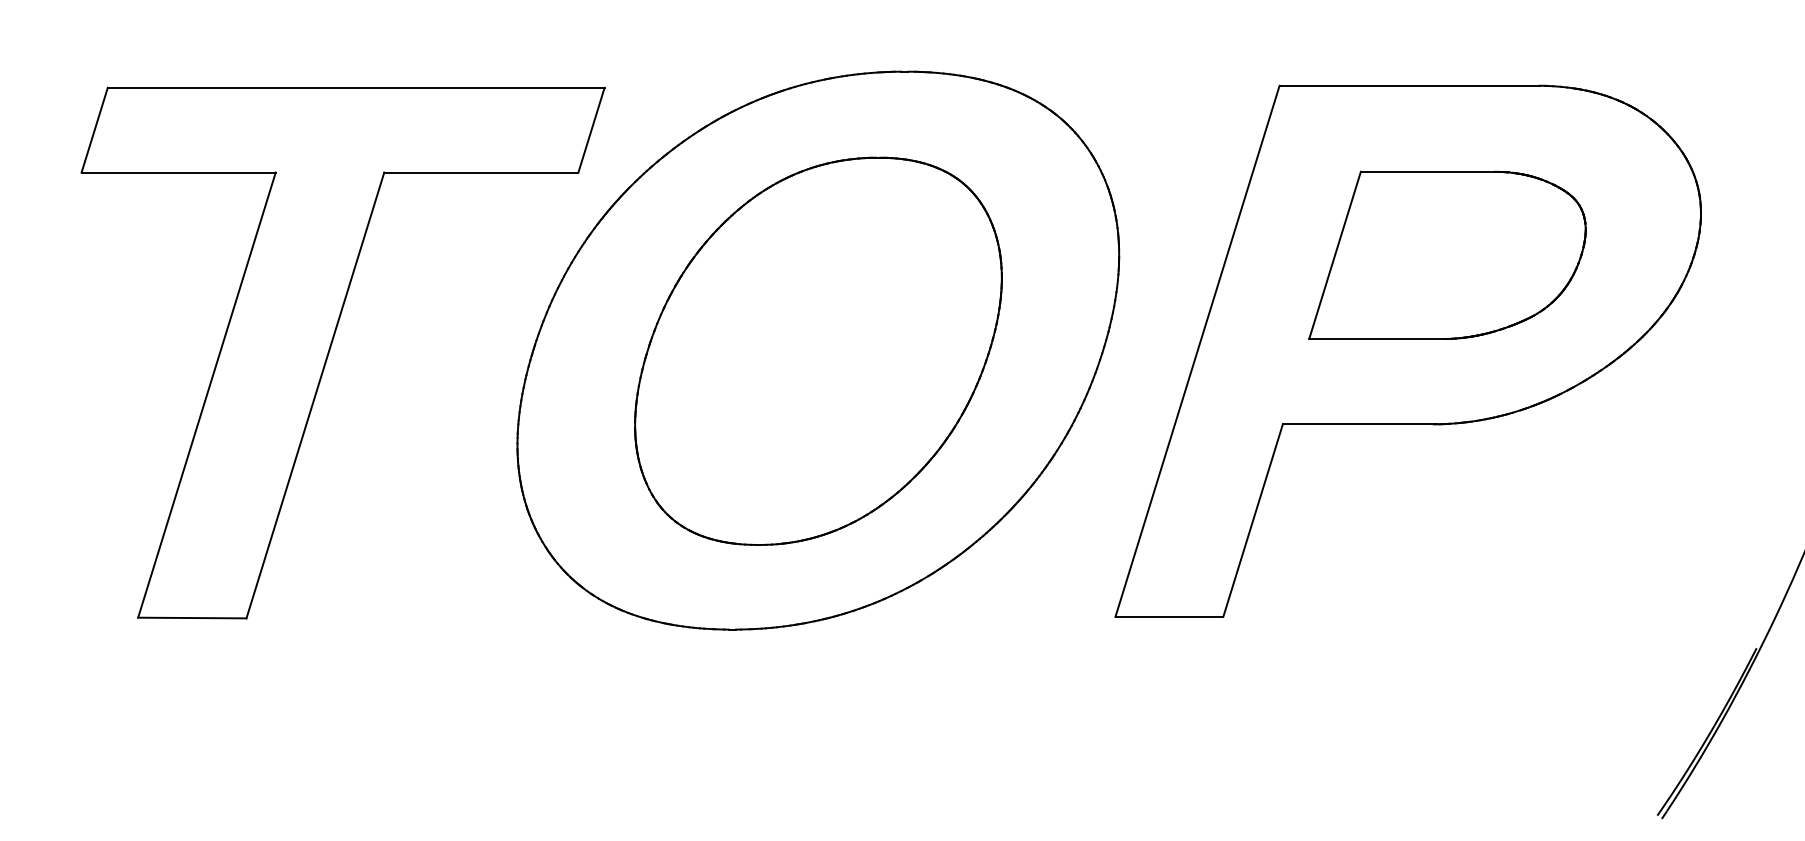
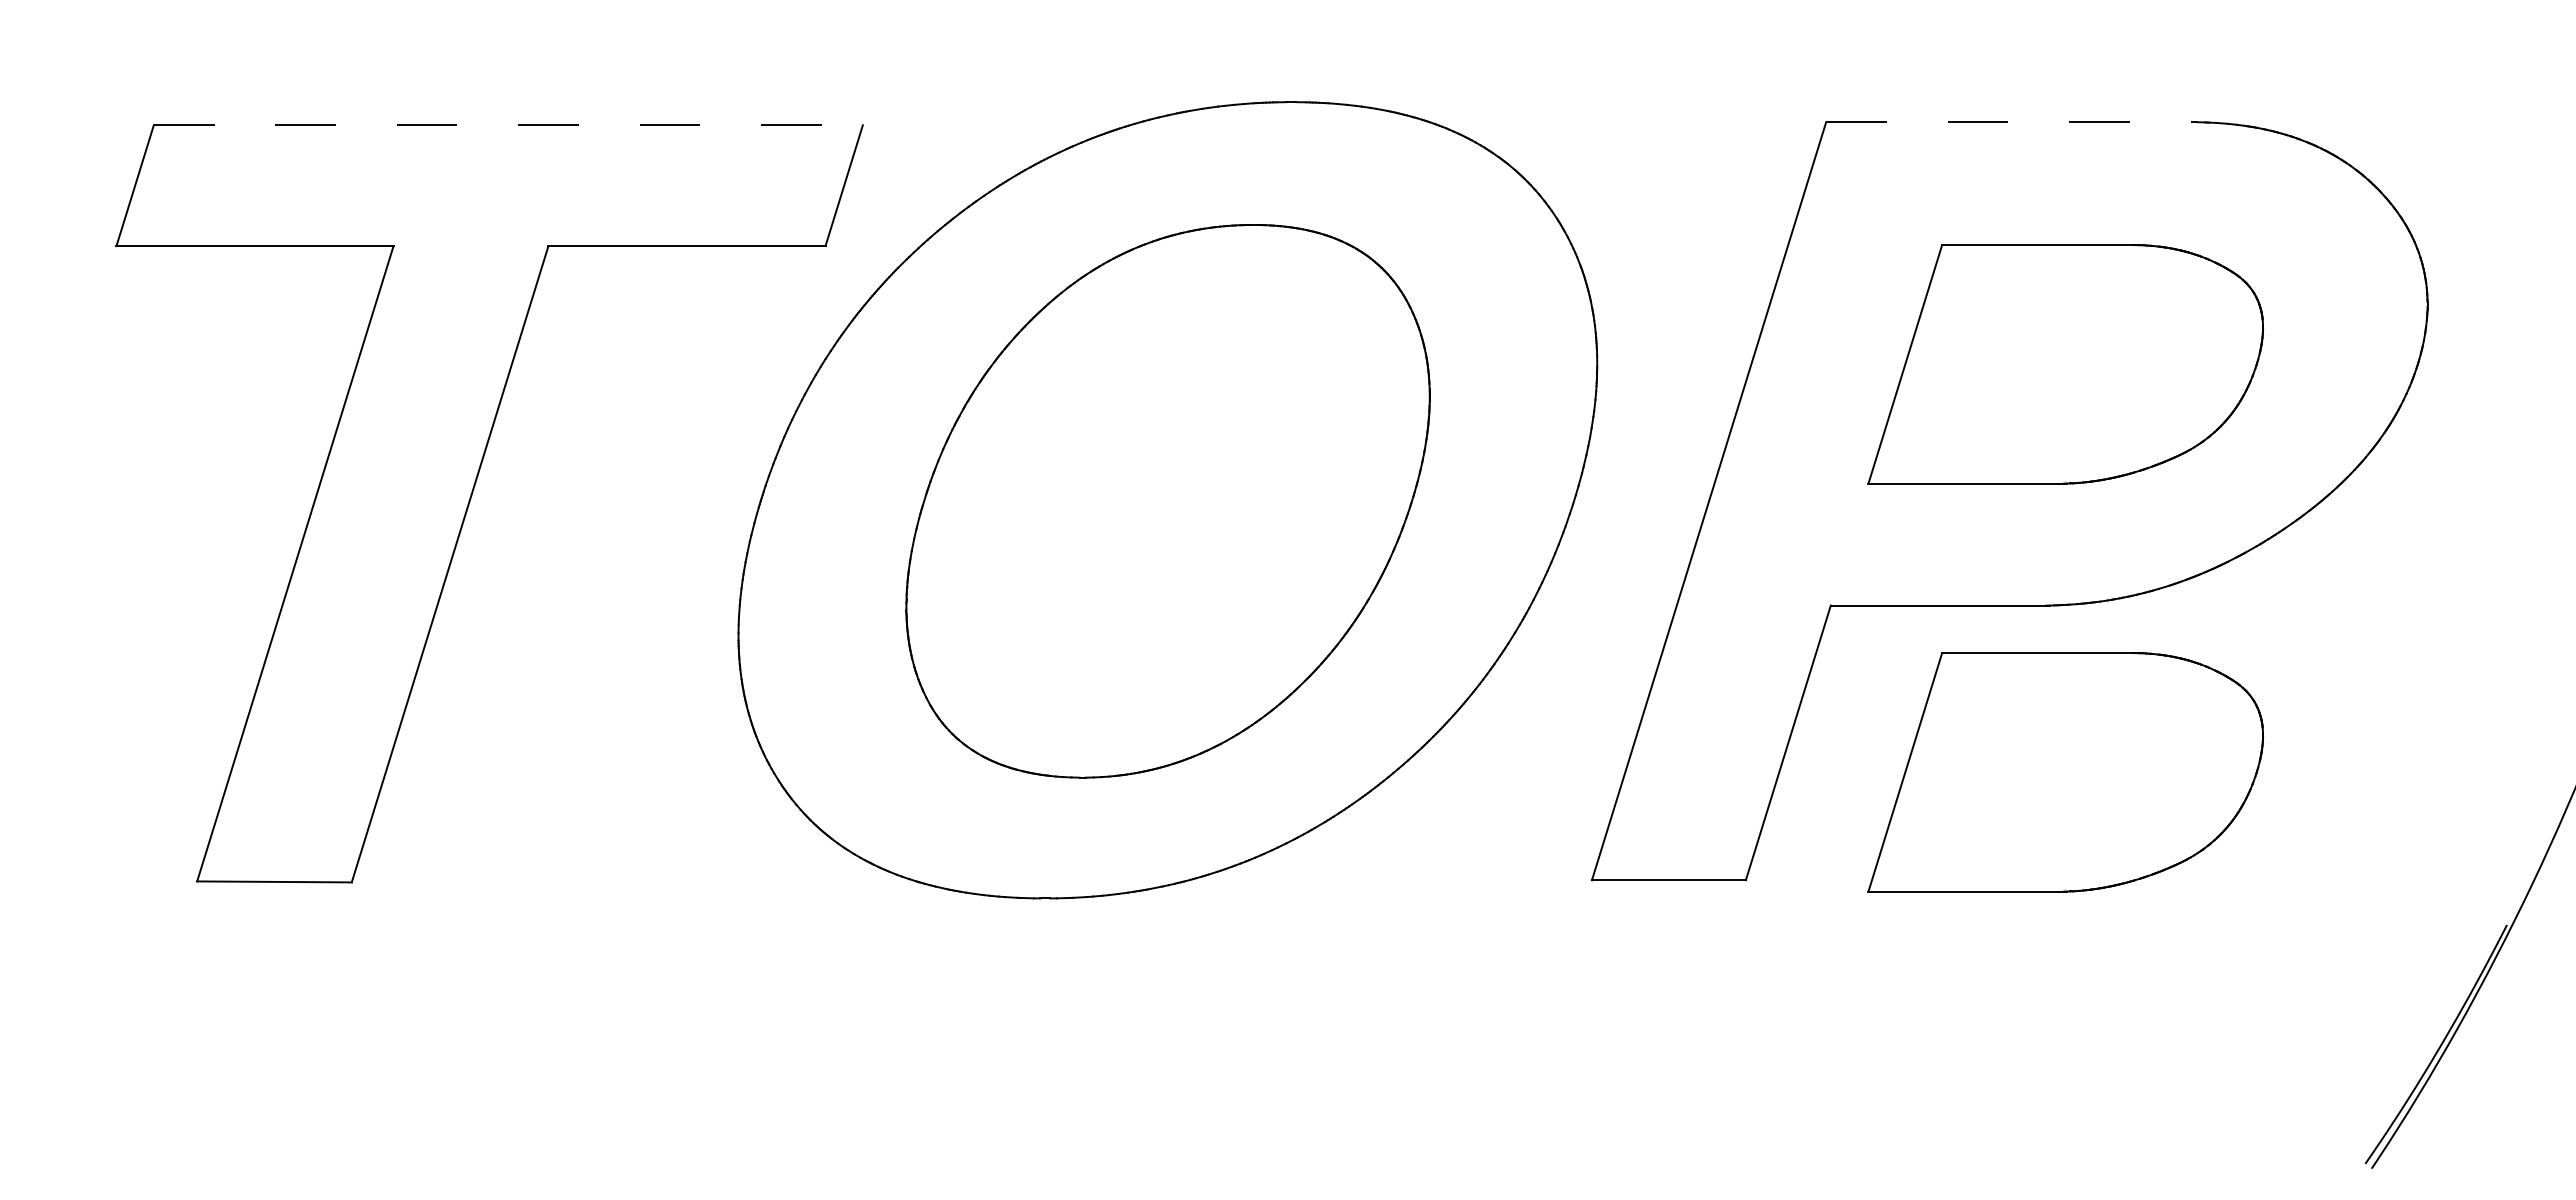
line: (1409, 85) -> (2011, 122), solid -> dashed
line: (356, 88) -> (508, 125), solid -> dashed
part: (1447, 541) -> (2065, 772), added

